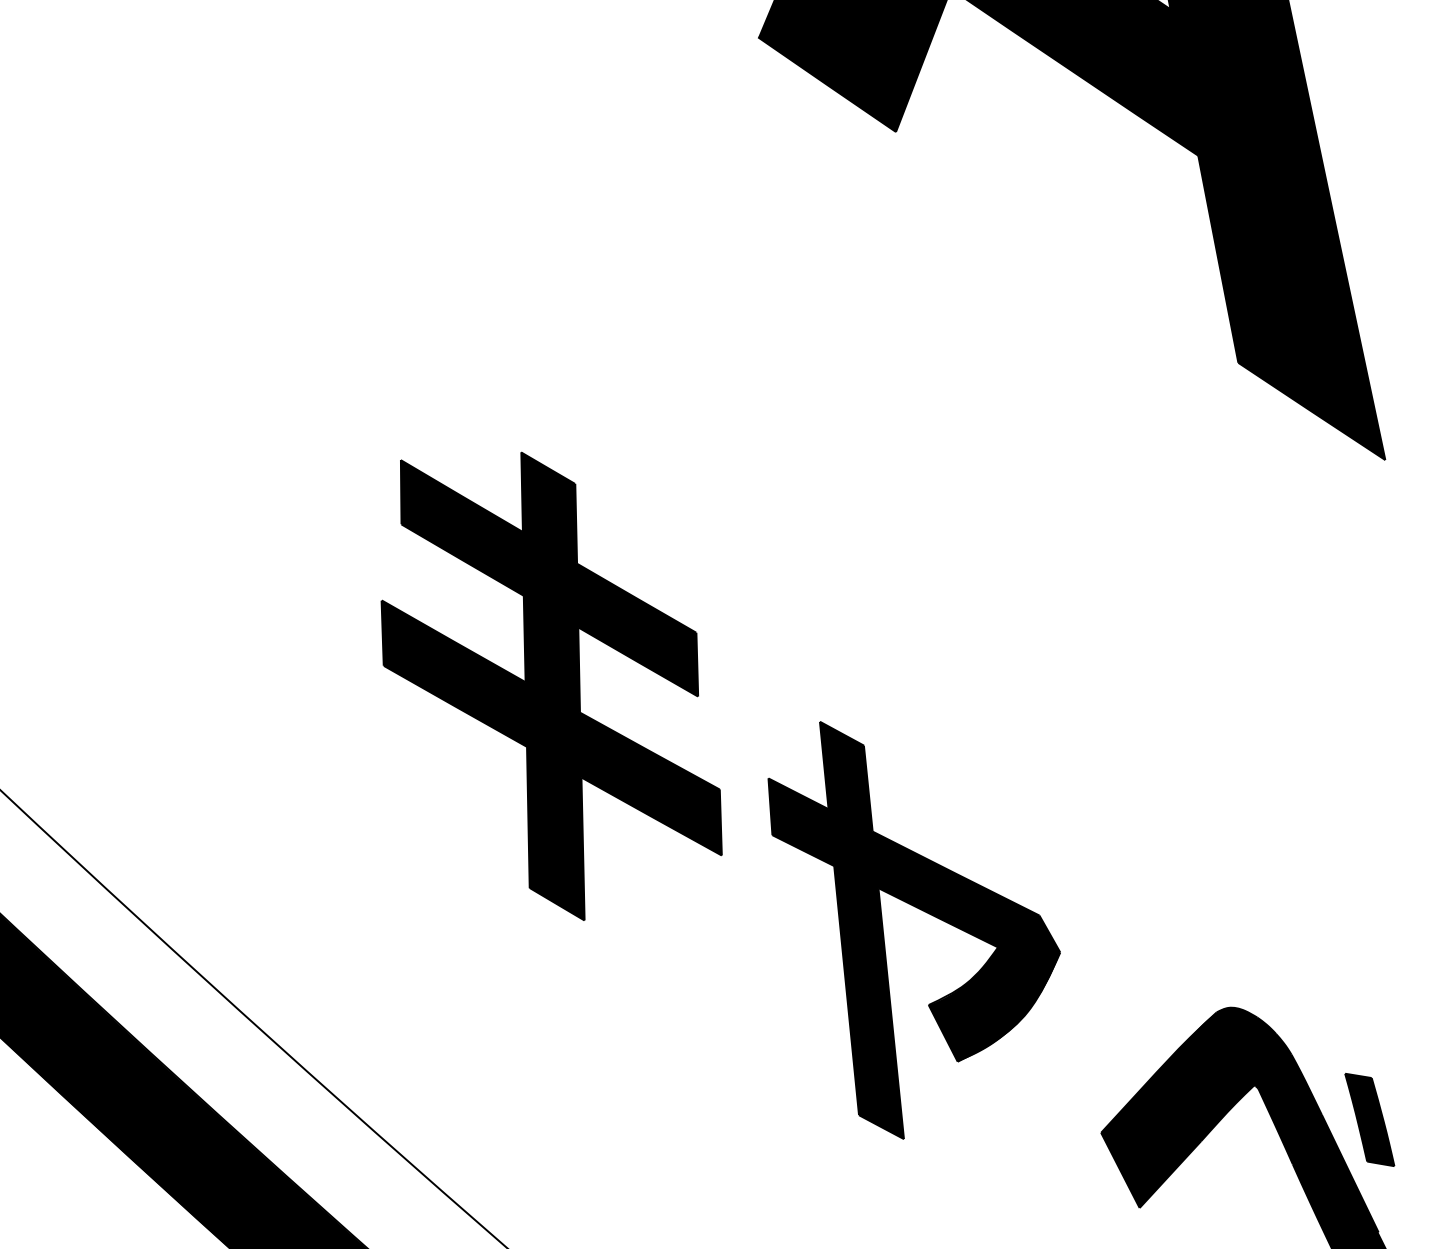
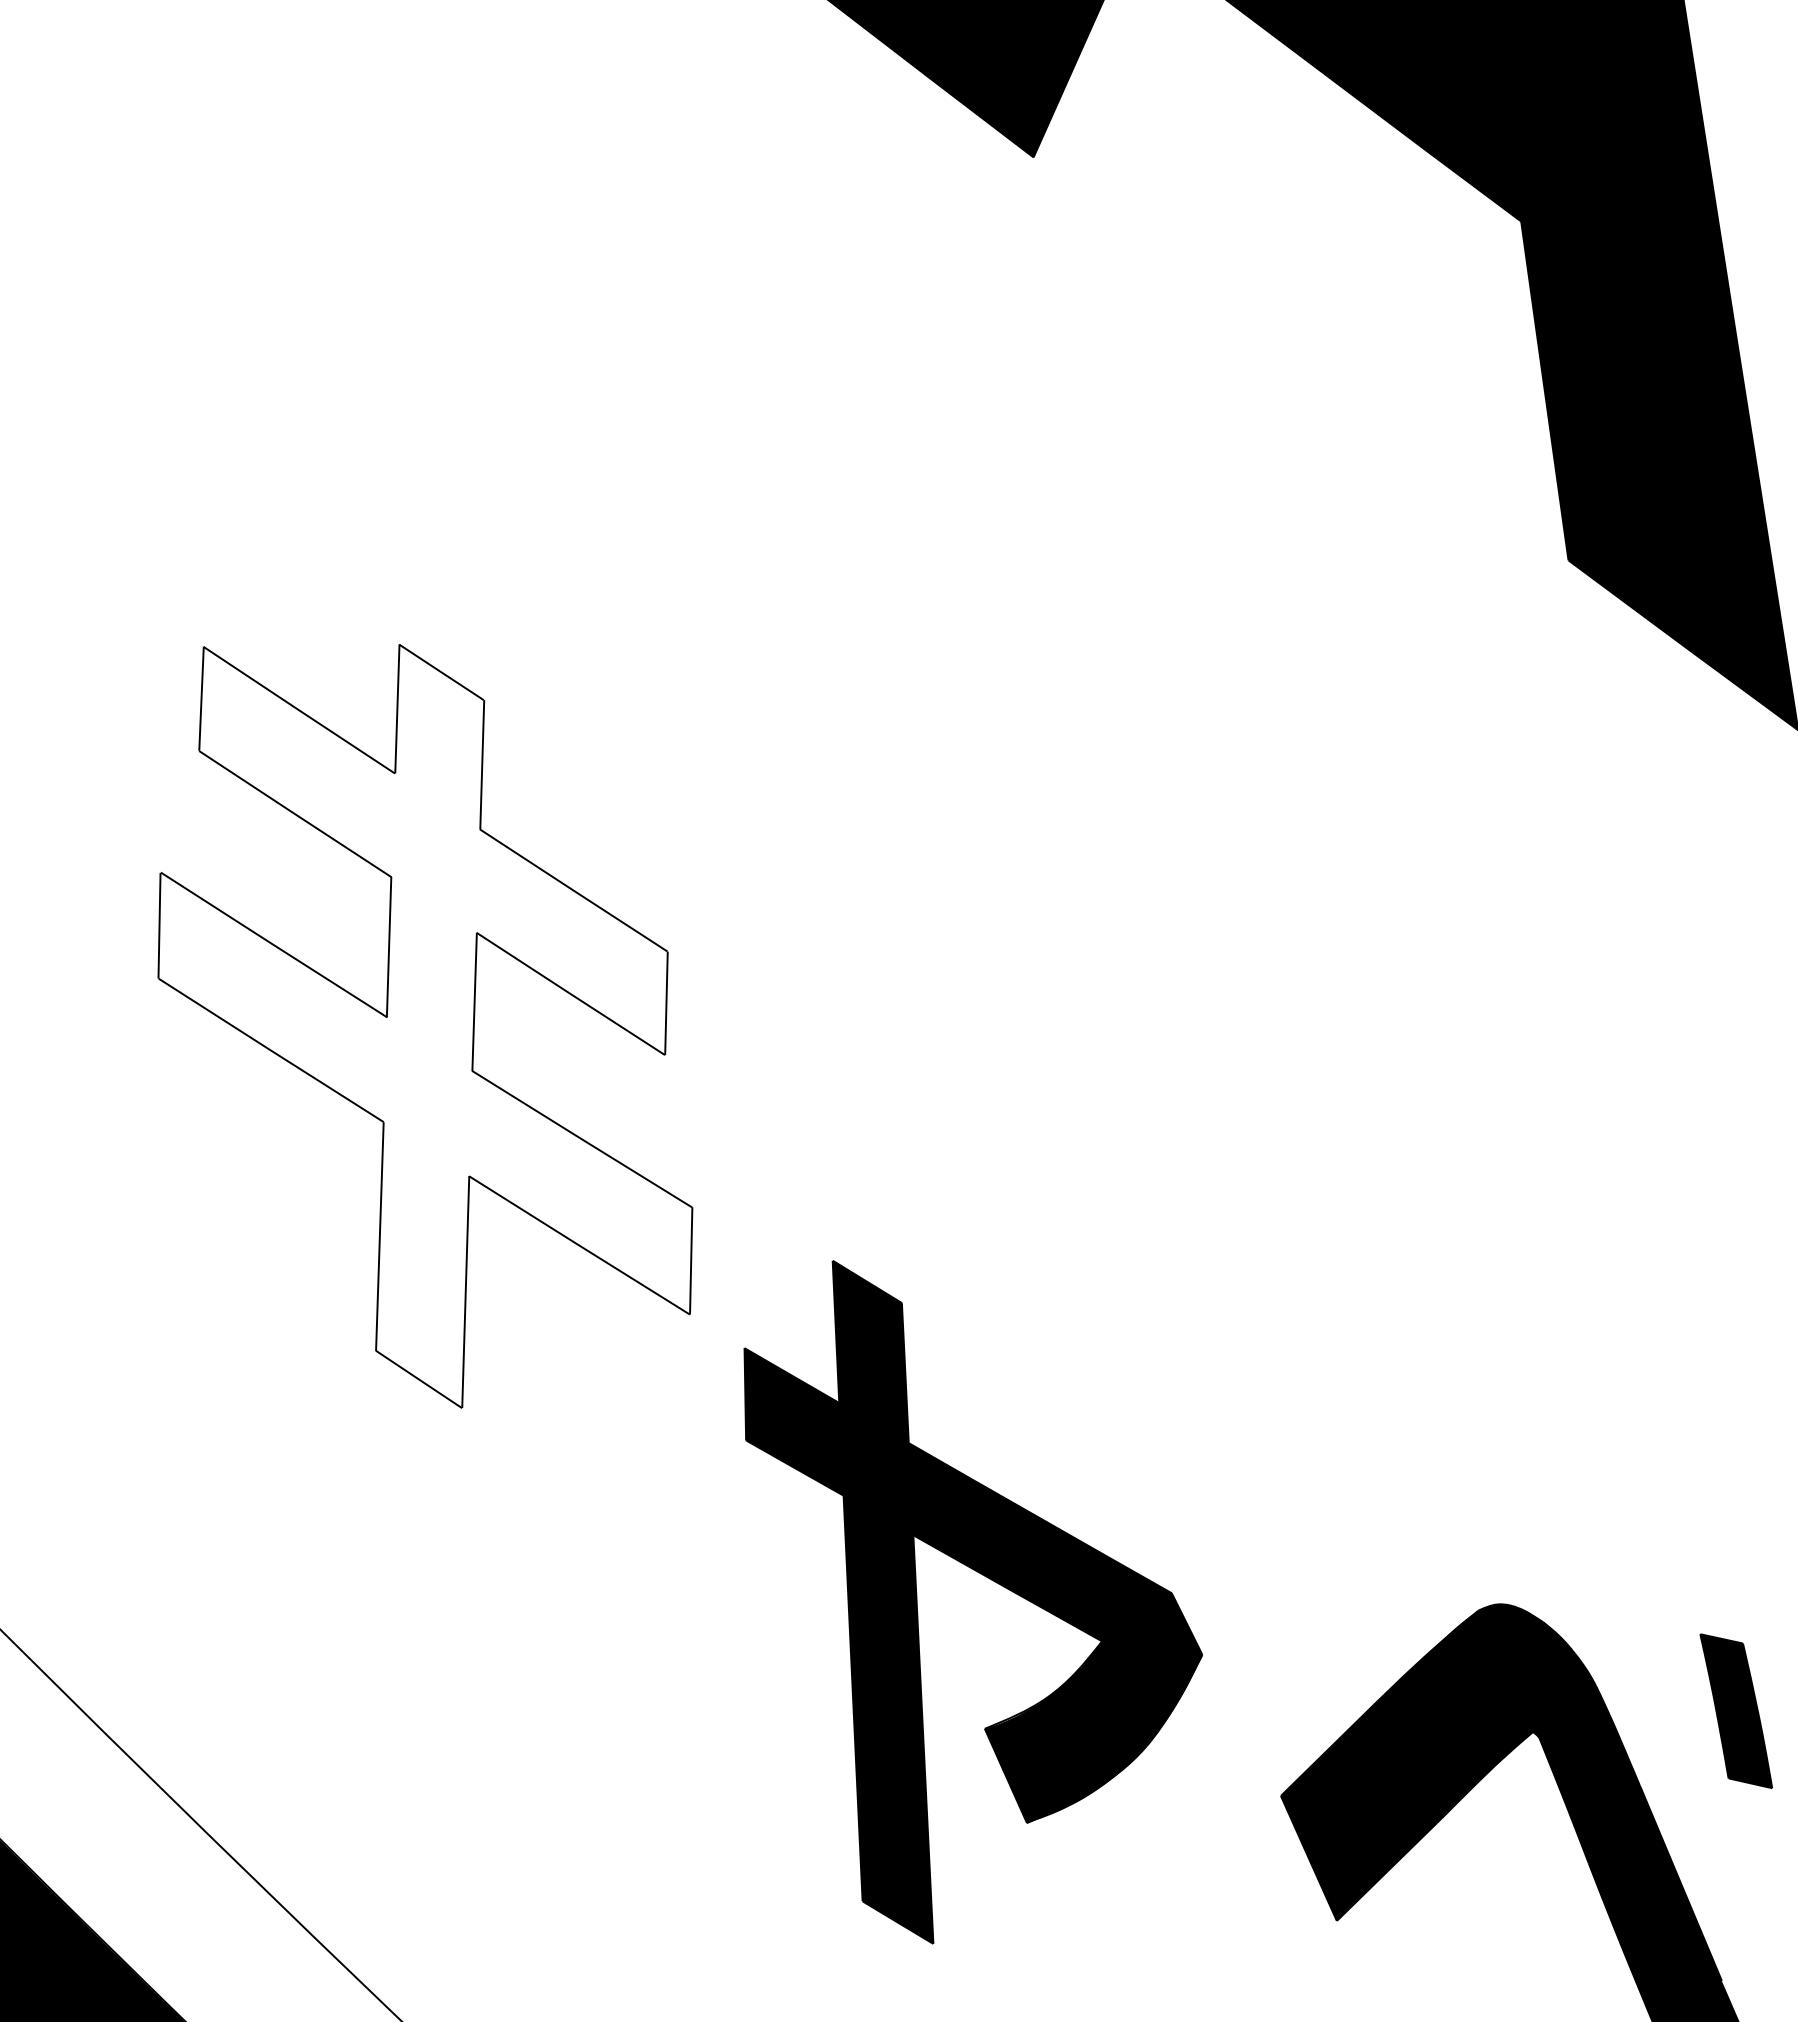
fill: (551, 686) -> (428, 1026), removed
part: (922, 911) -> (982, 1576), moved
part: (1369, 1119) -> (1735, 1710), moved

